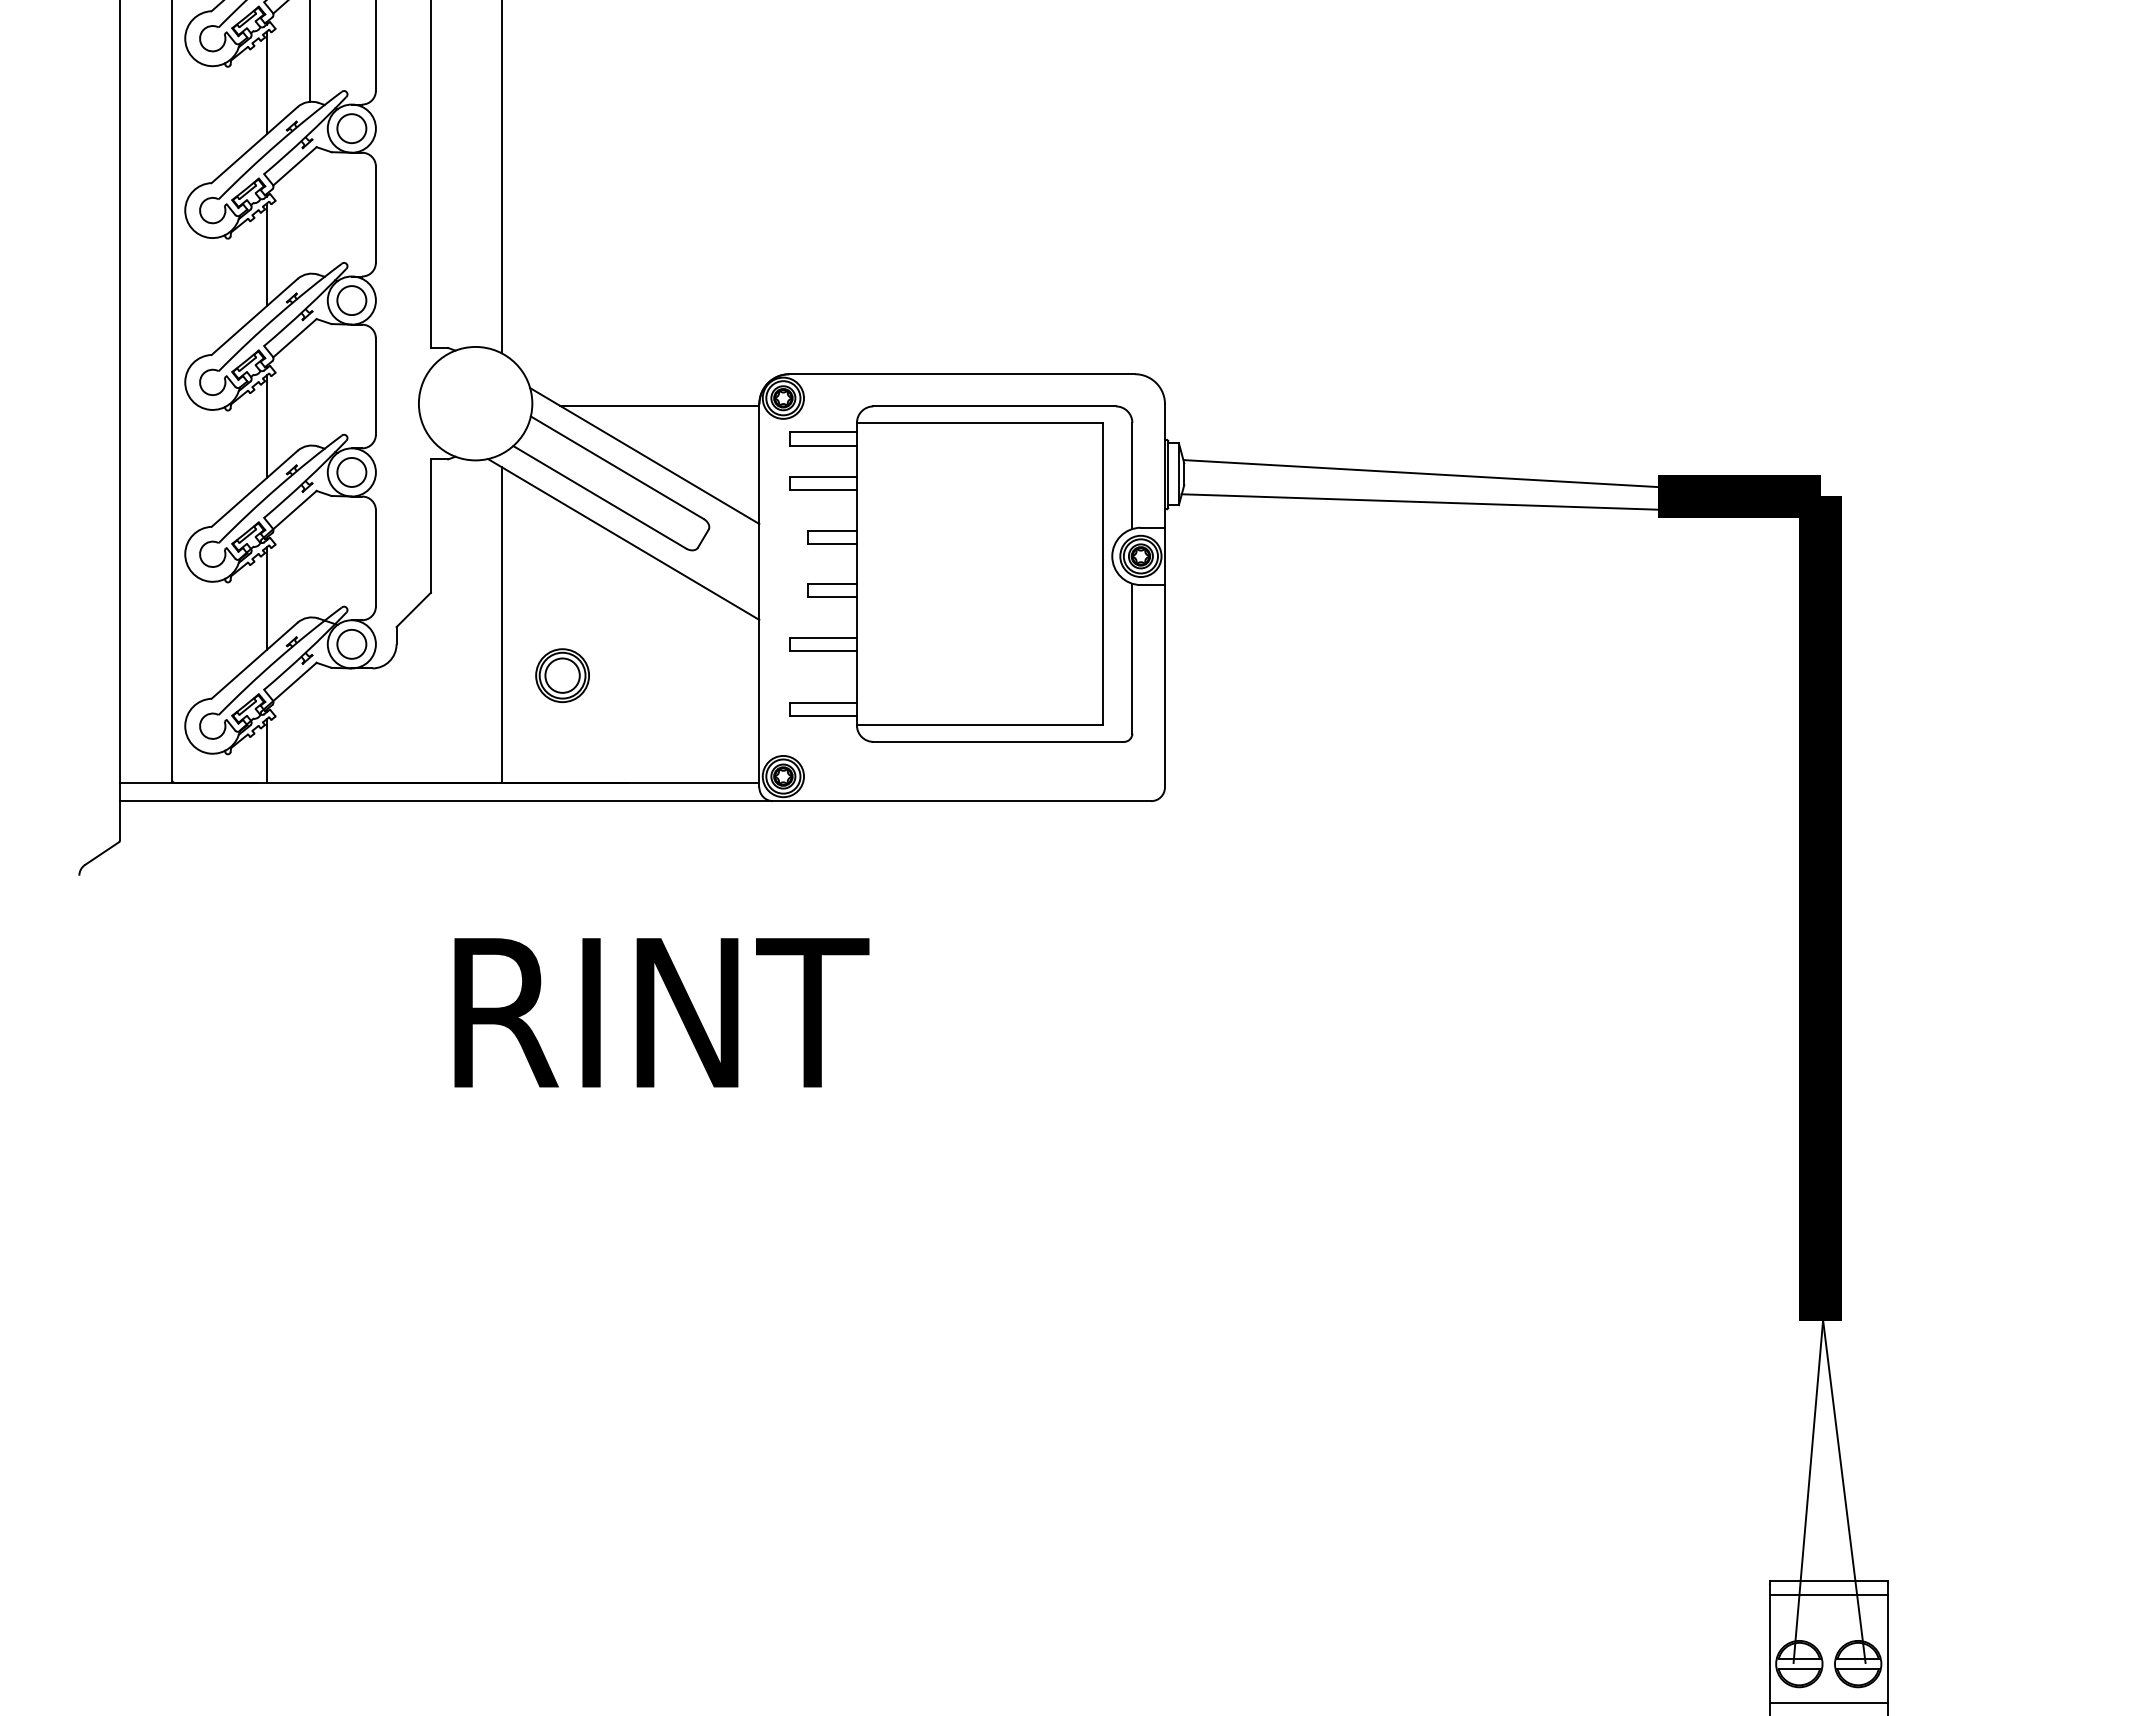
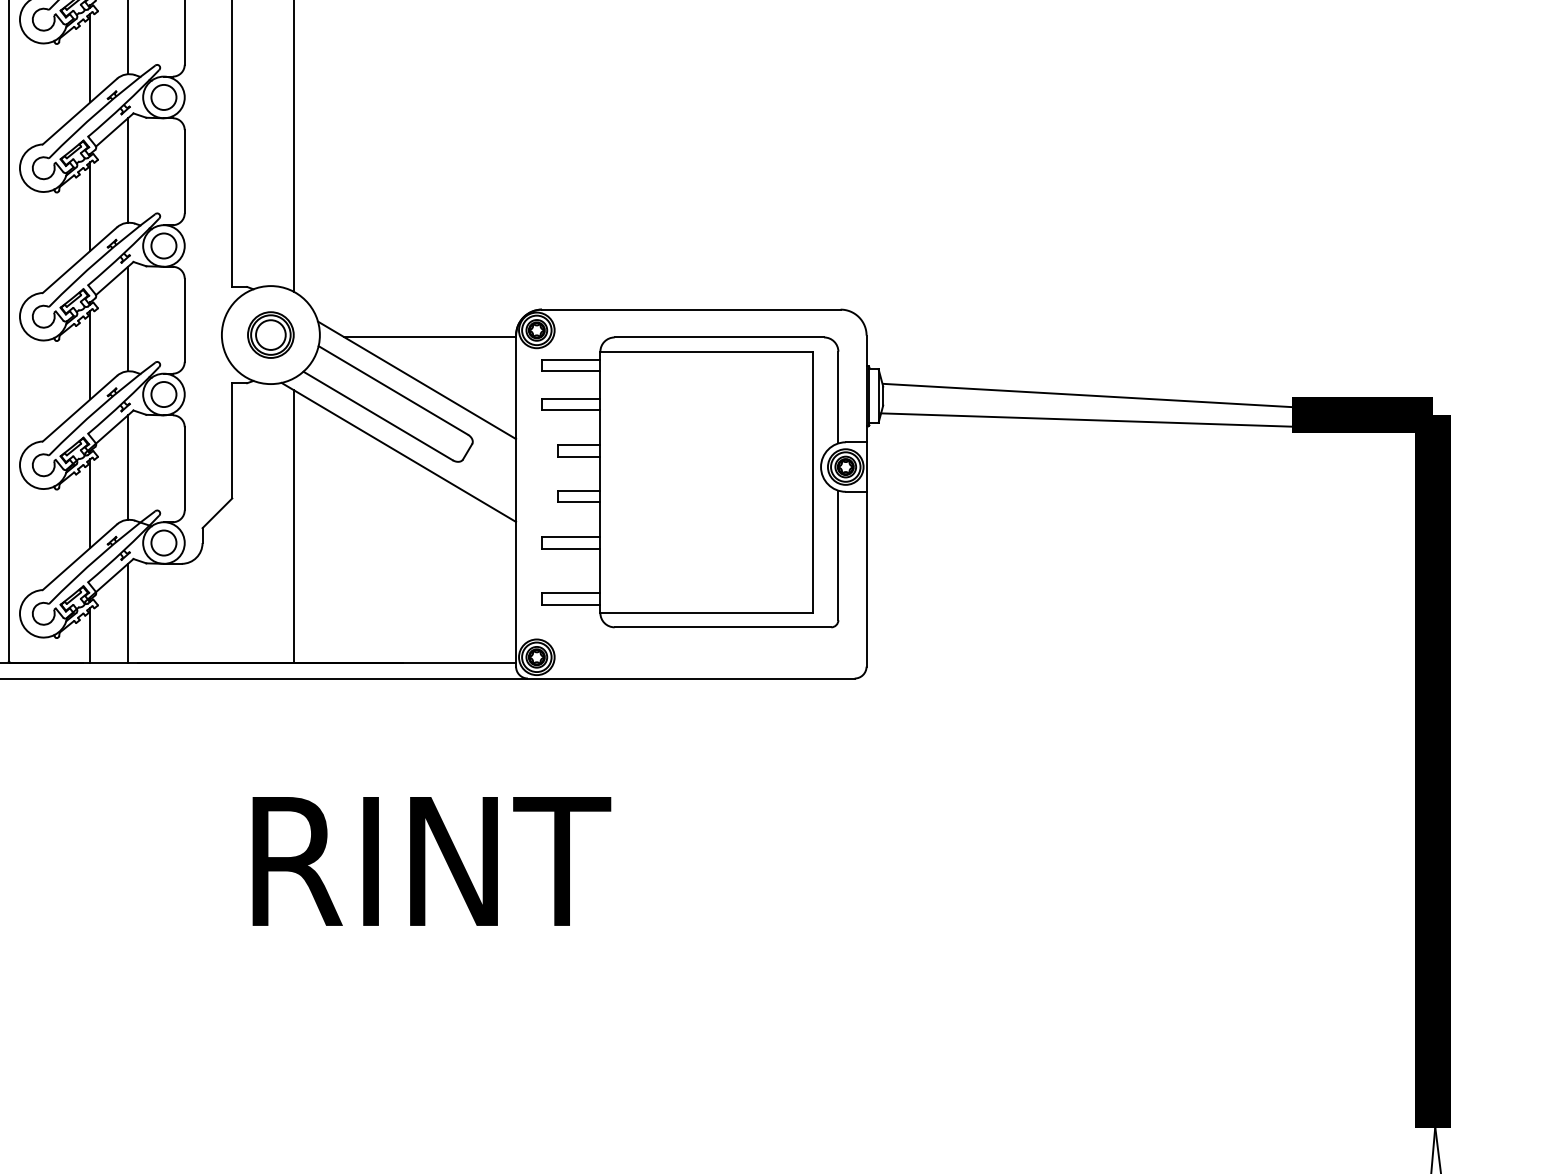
line: (310, 212) -> (128, 169), added
line: (310, 384) -> (128, 318), added
line: (310, 556) -> (128, 467), added
part: (562, 675) -> (270, 334), moved
line: (310, 725) -> (128, 613), added

